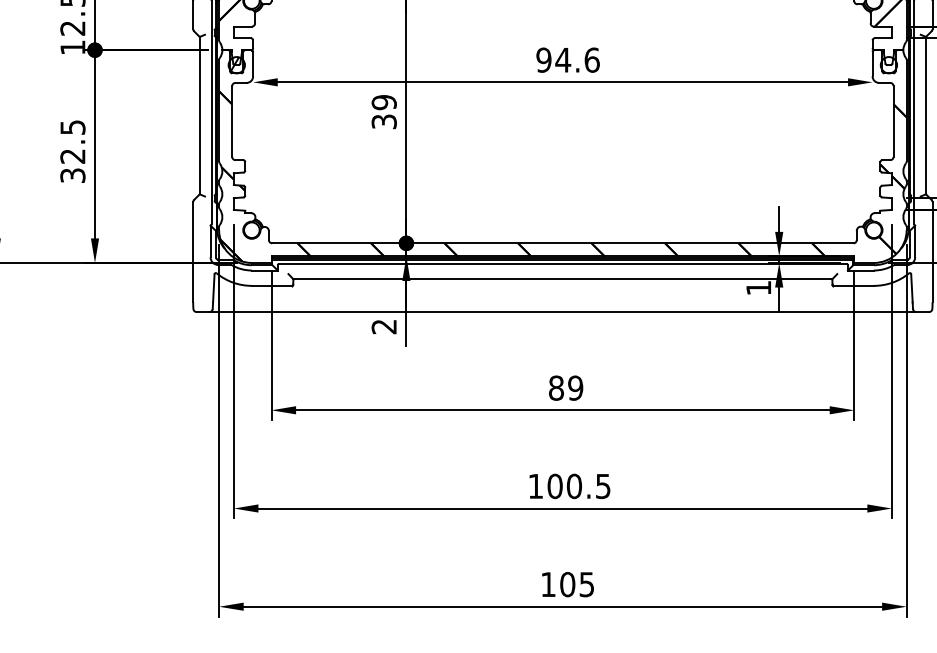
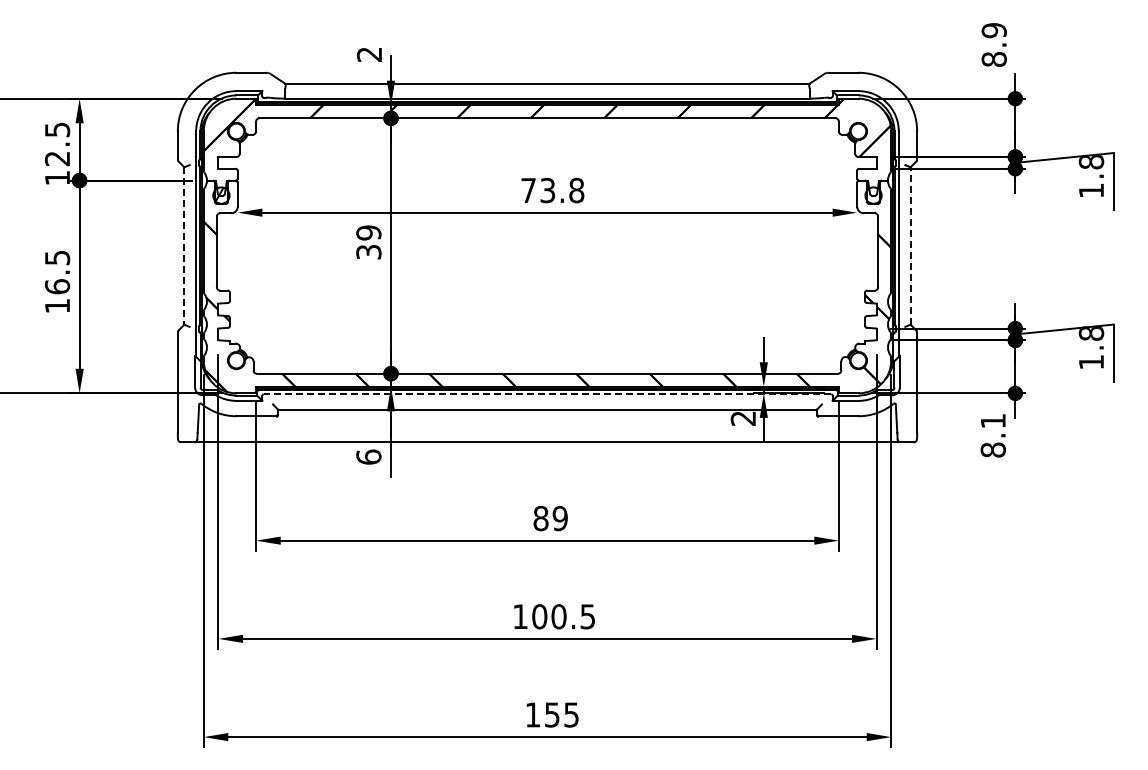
text: (567, 60) -> (552, 190), 94.6 -> 73.8
line: (199, 116) -> (184, 246), solid -> dashed
line: (925, 116) -> (910, 246), solid -> dashed
text: (72, 166) -> (57, 296), 32.5 -> 16.5
line: (562, 264) -> (547, 394), solid -> dashed
text: (757, 288) -> (742, 418), 1 -> 2
text: (383, 326) -> (368, 456), 2 -> 6
text: (566, 584) -> (551, 714), 105 -> 155

